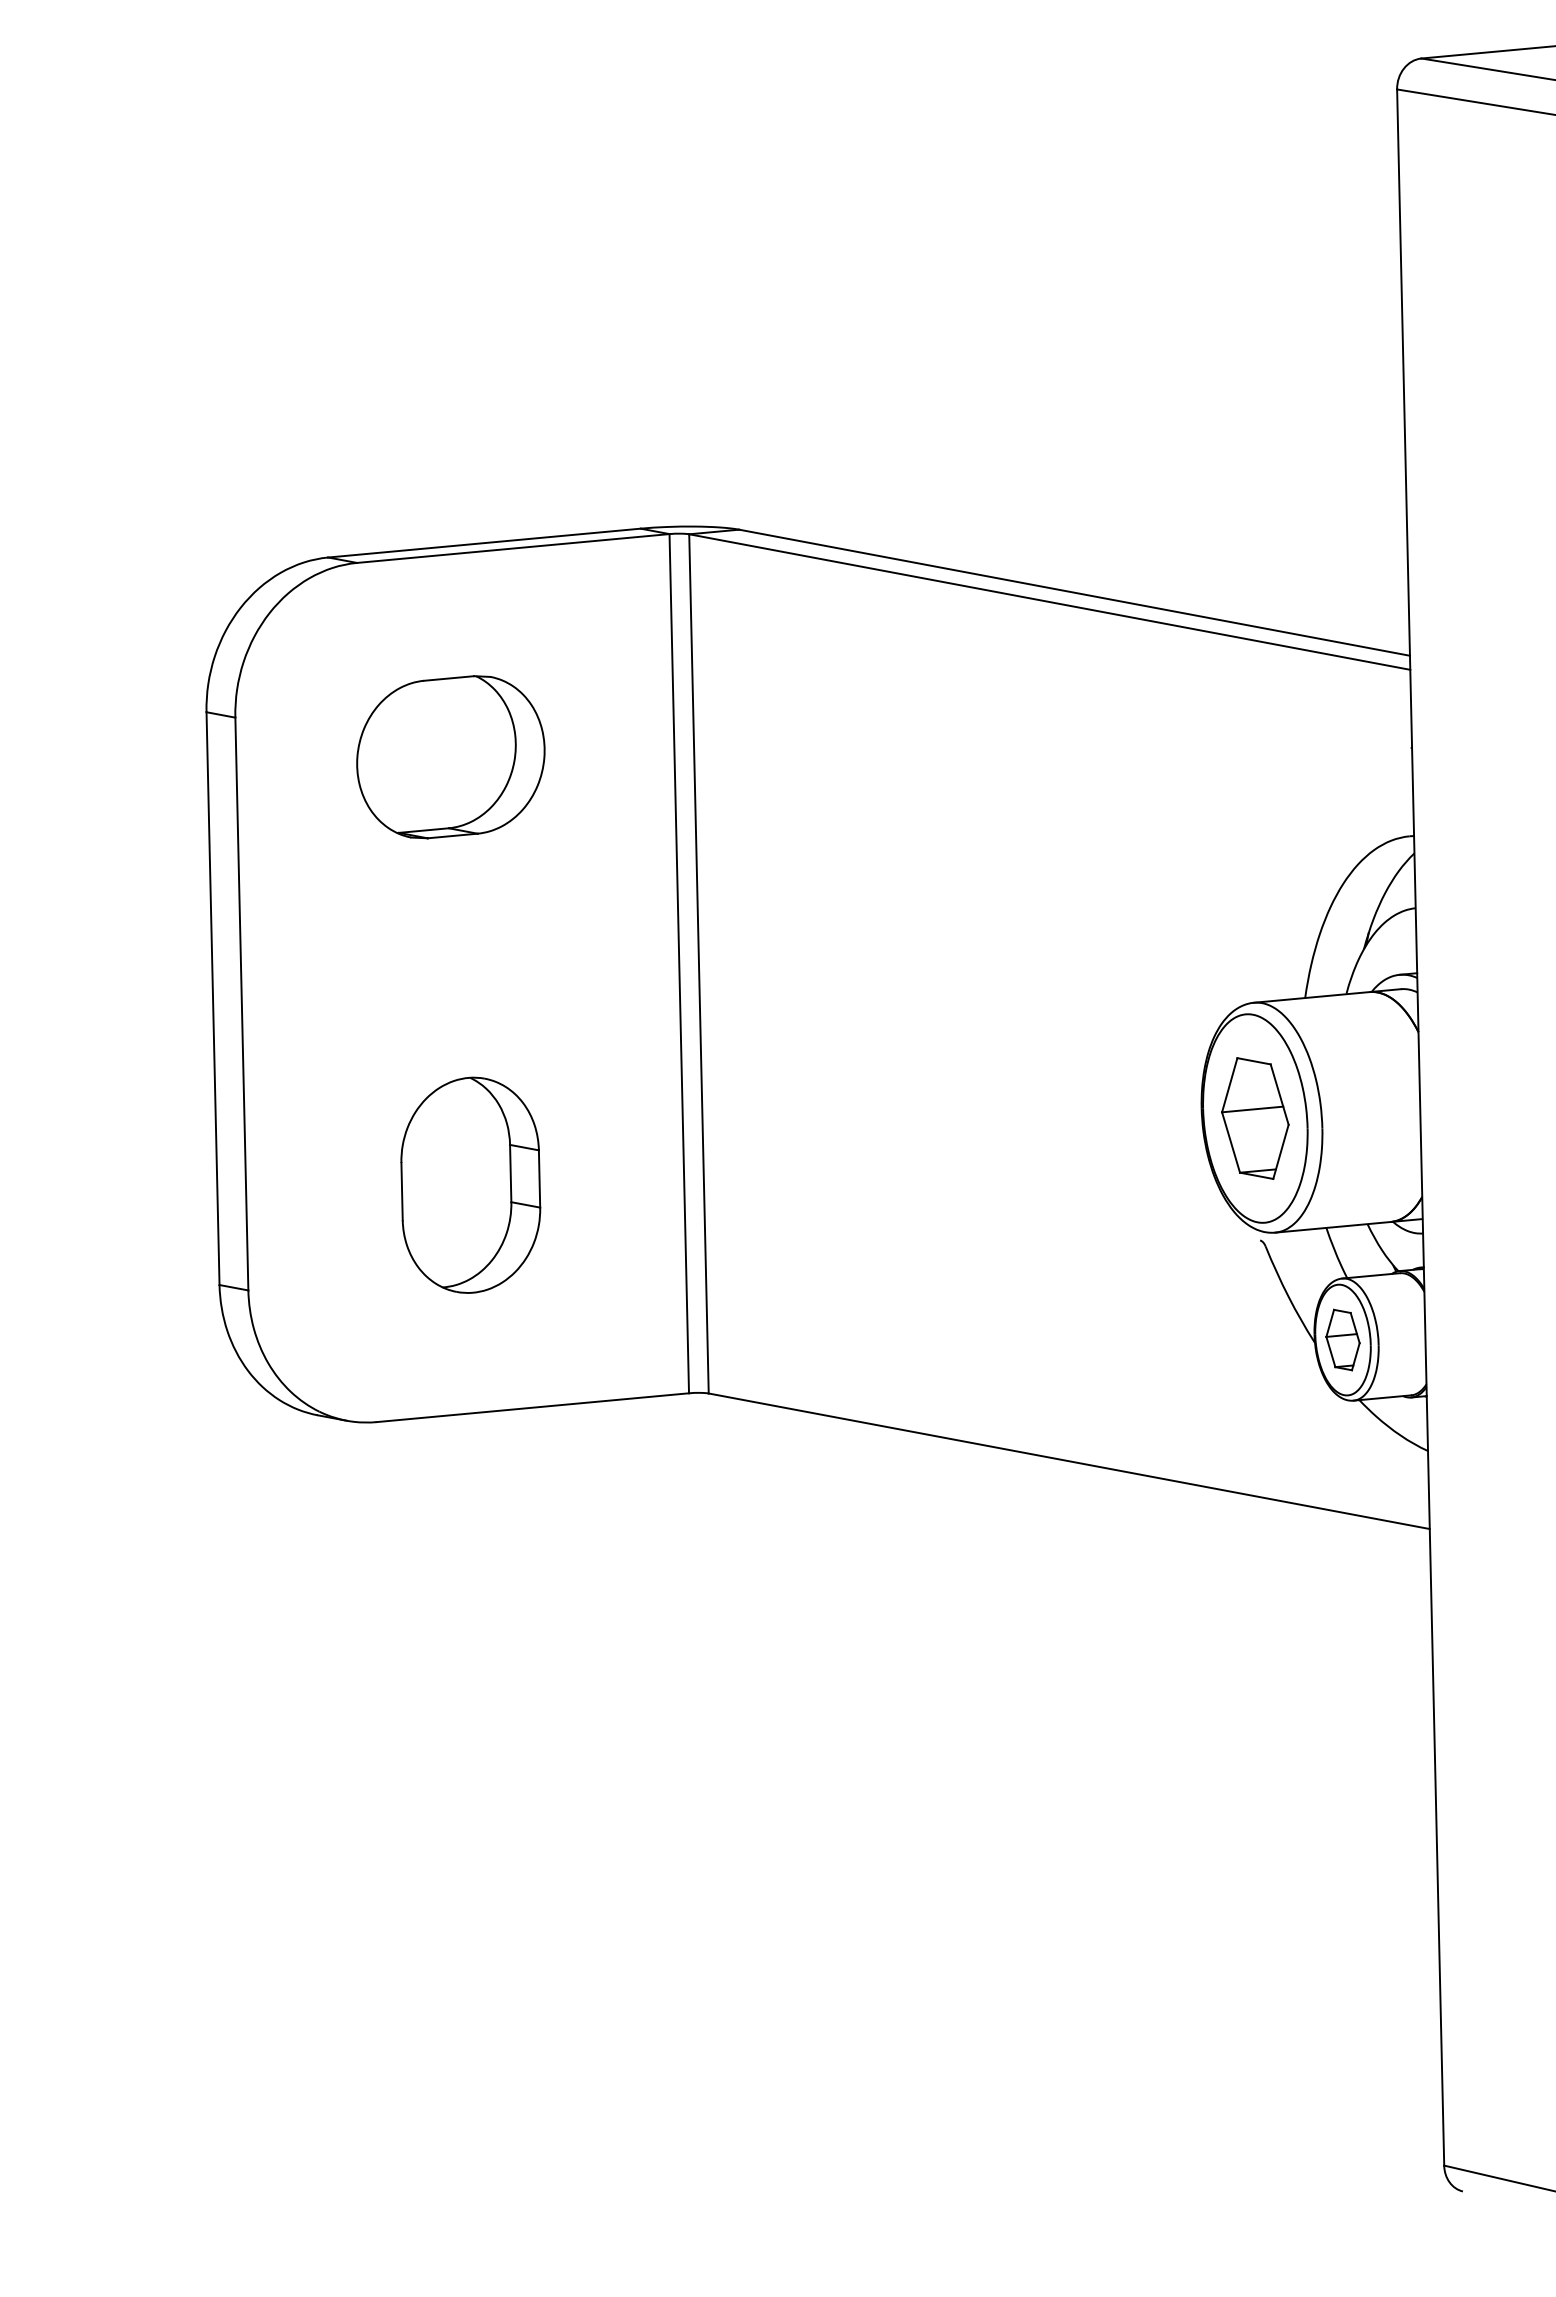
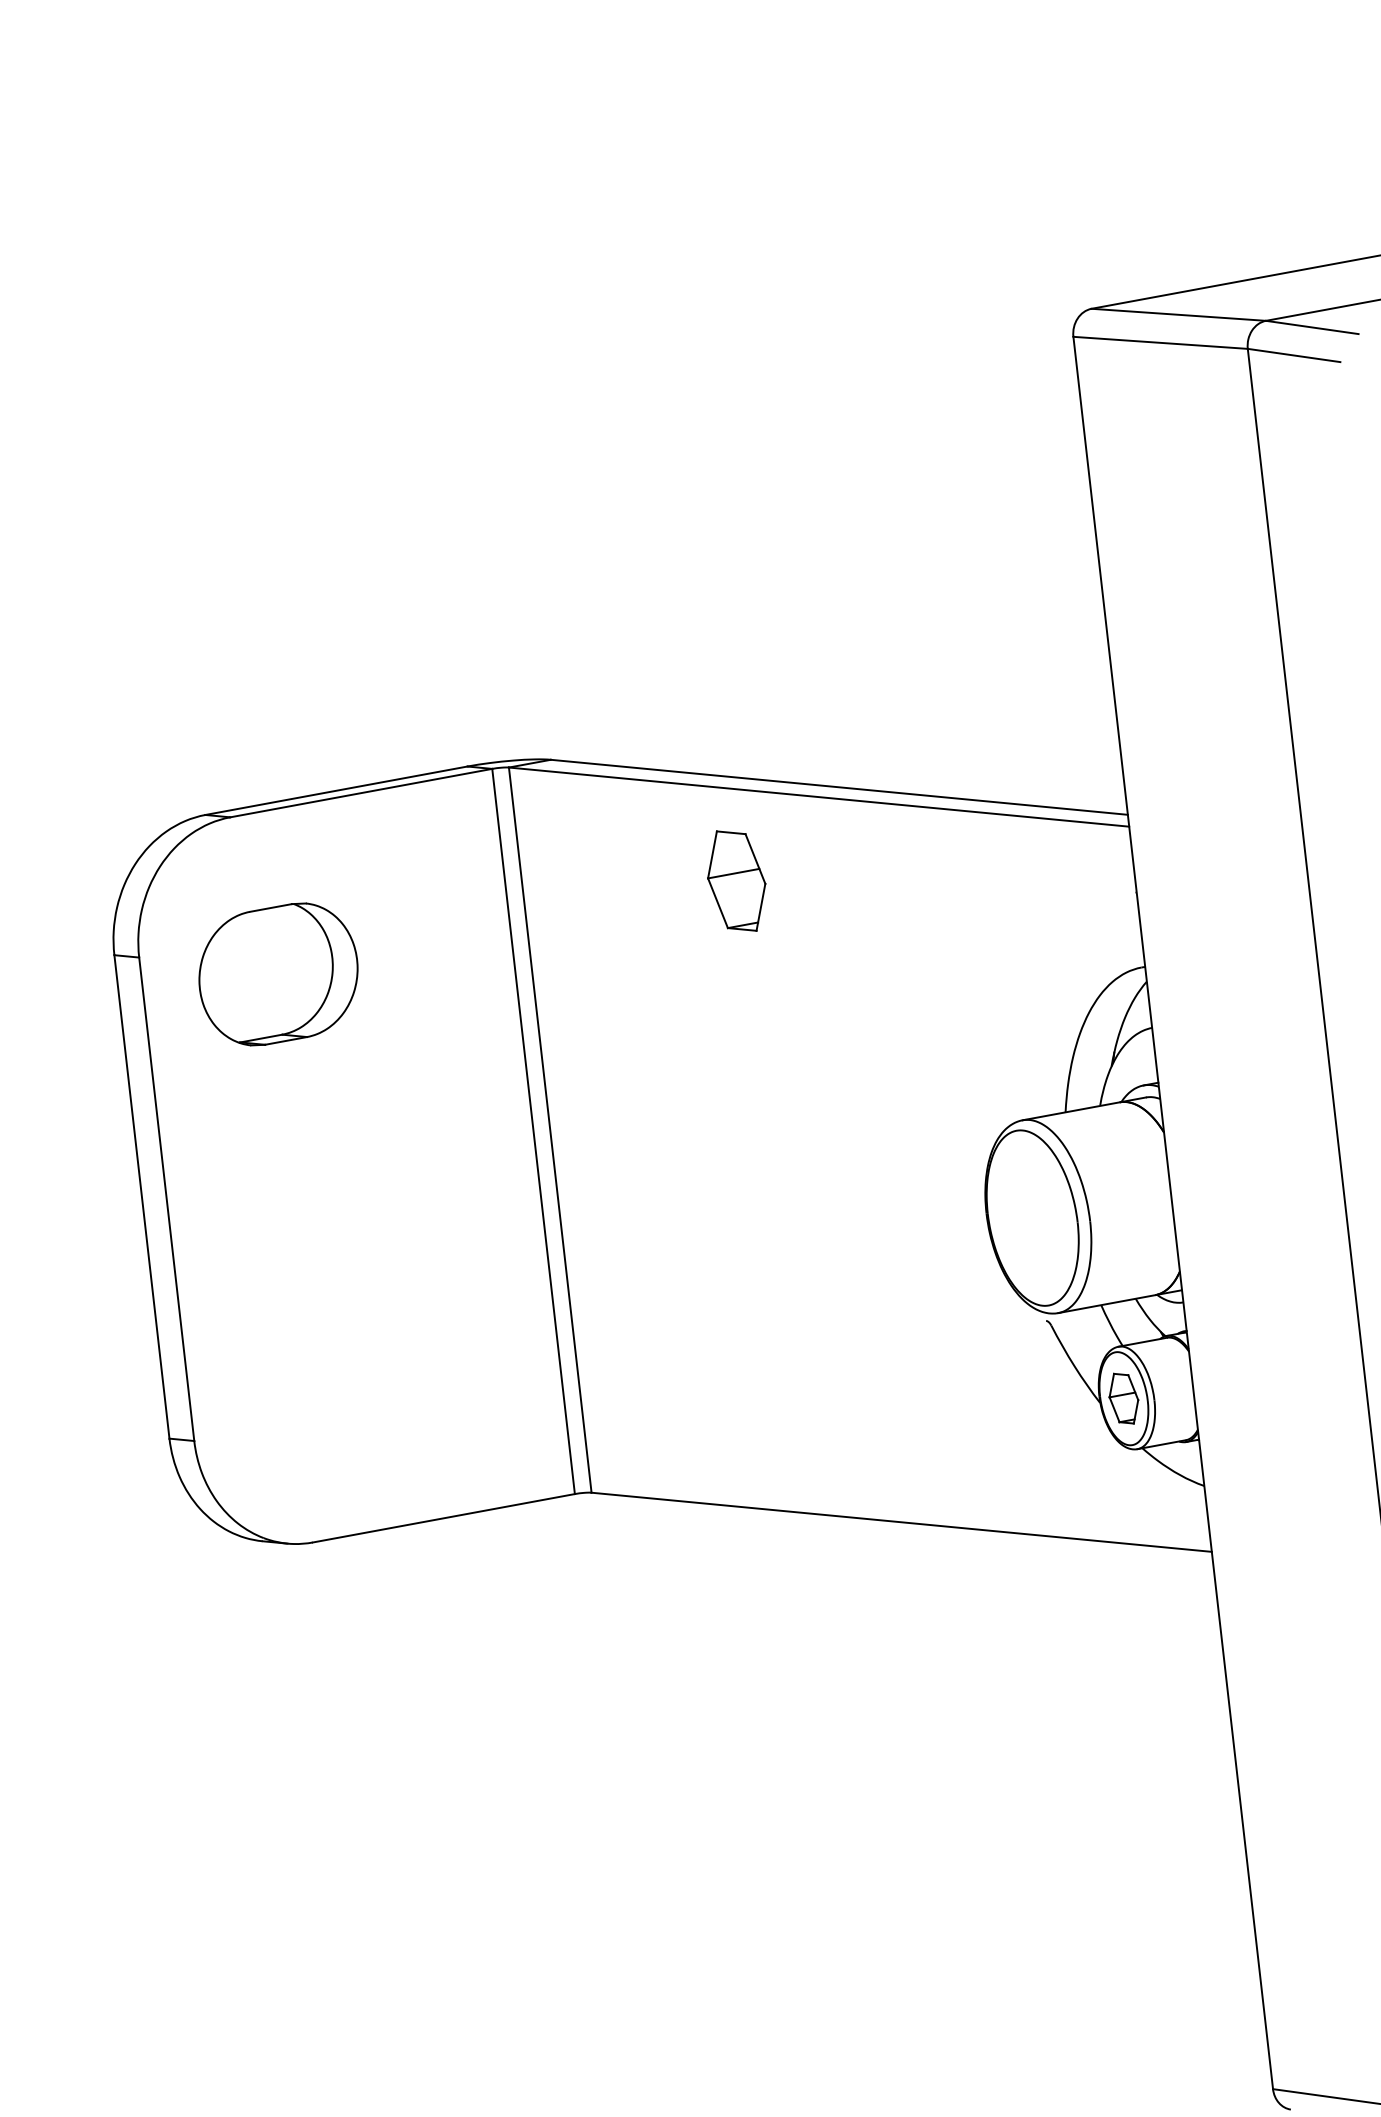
part: (450, 757) -> (278, 974), moved
part: (1255, 1117) -> (736, 880), moved
part: (471, 1184) -> (374, 1334), removed

